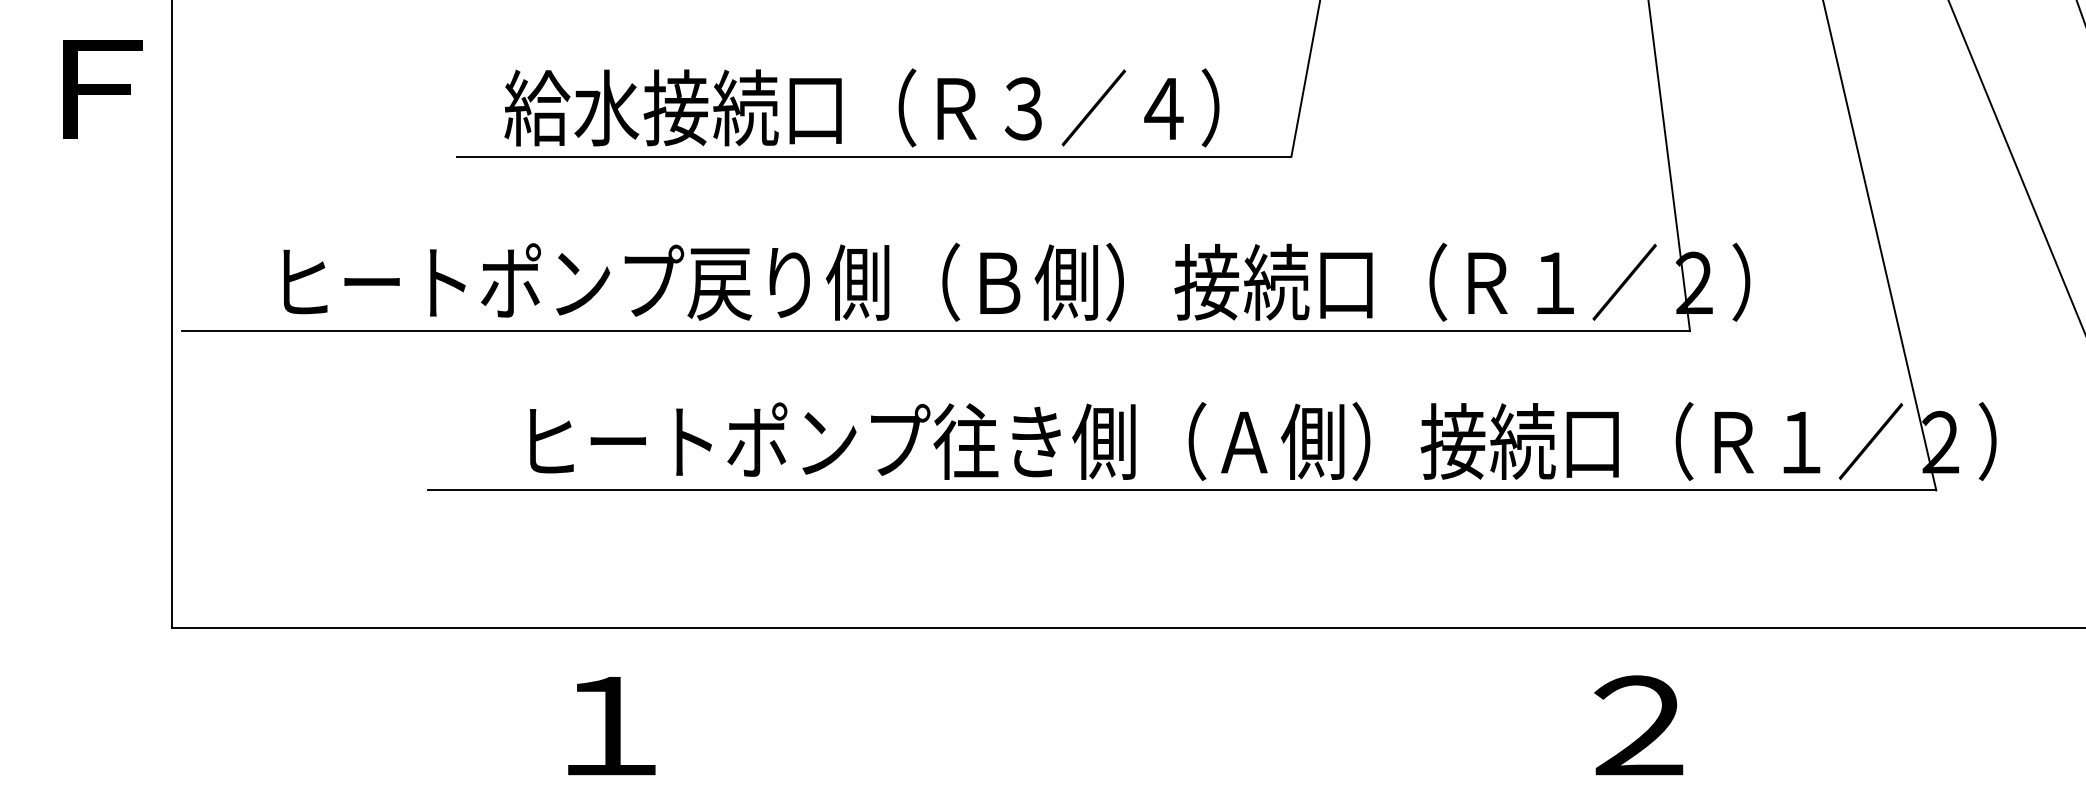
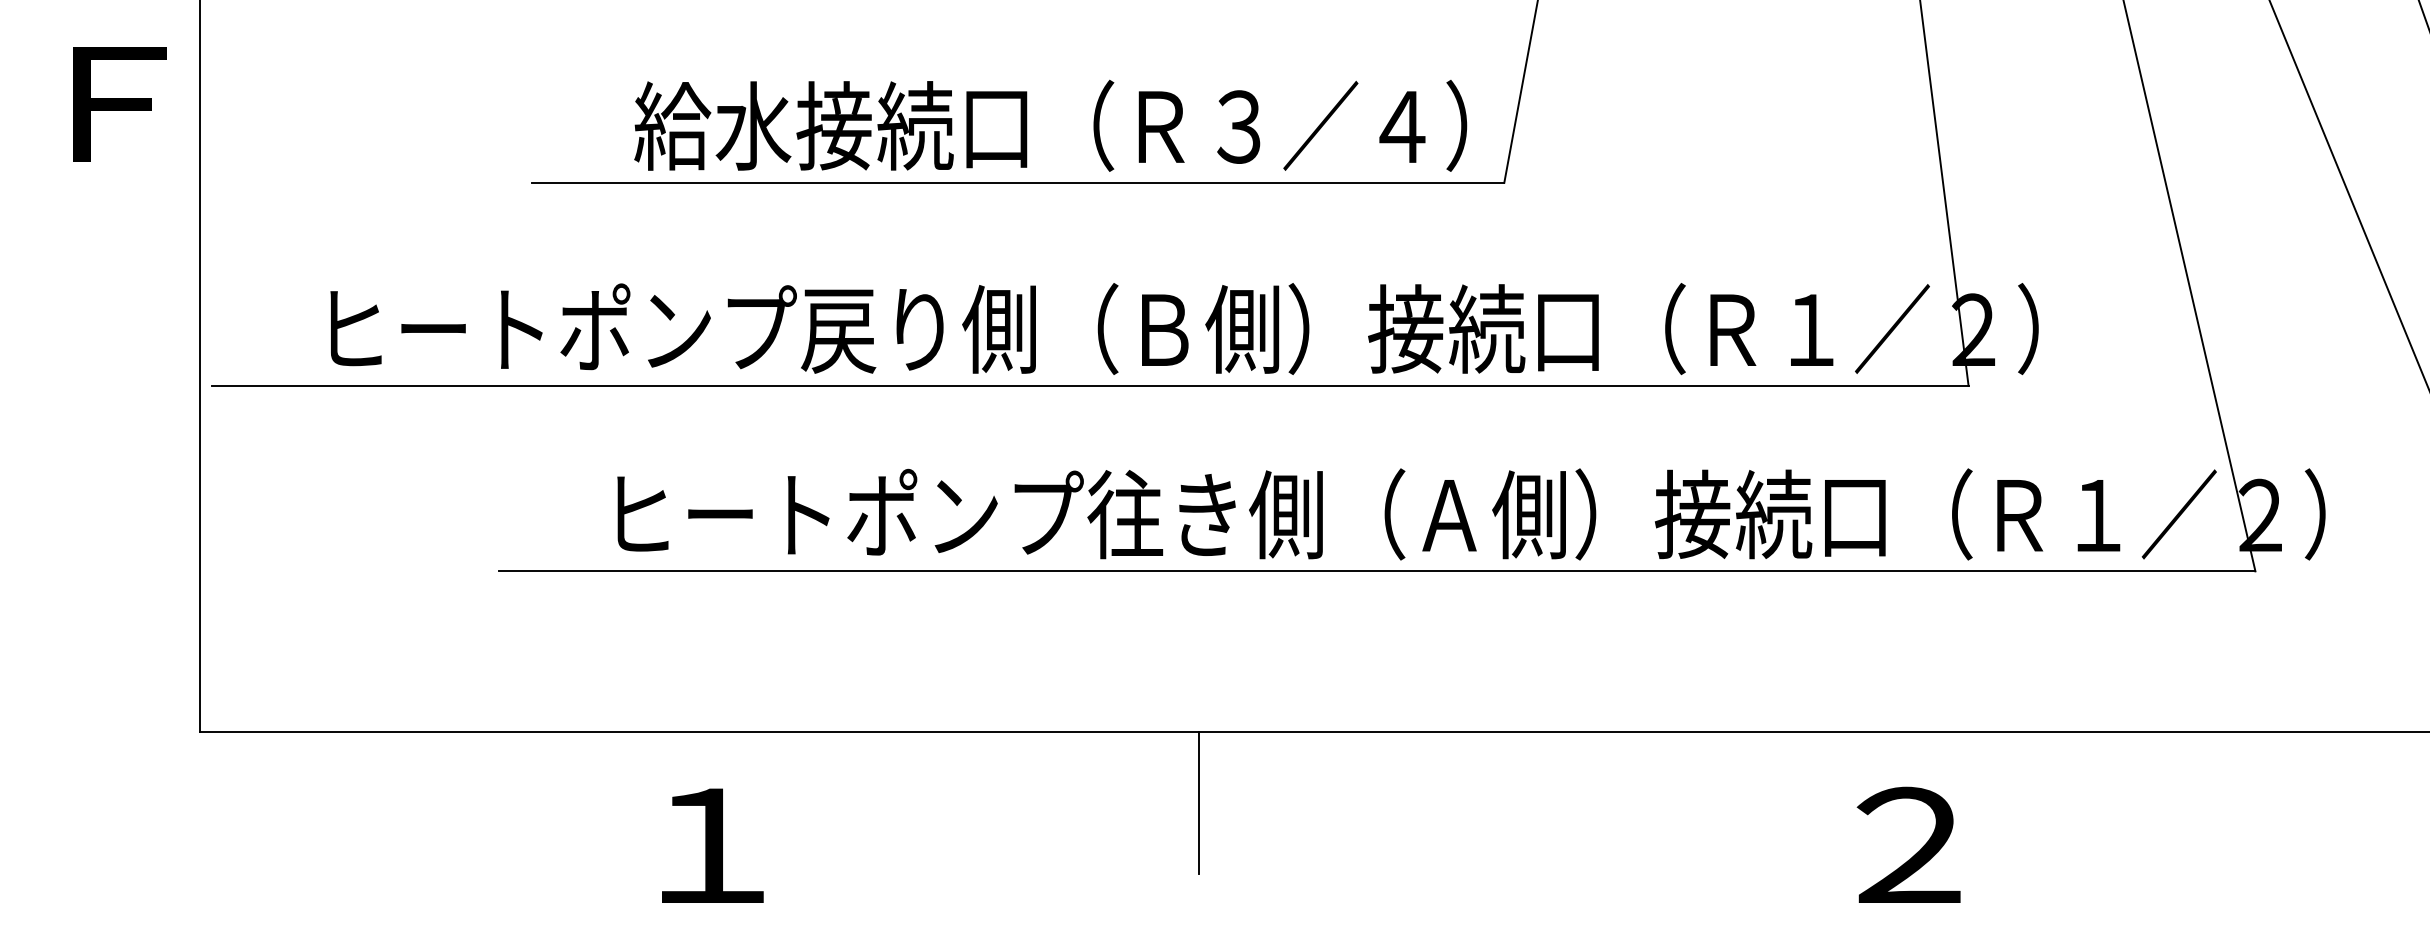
text: (861, 107) -> (1050, 125), moved
line: (1028, 689) -> (1198, 803), added

